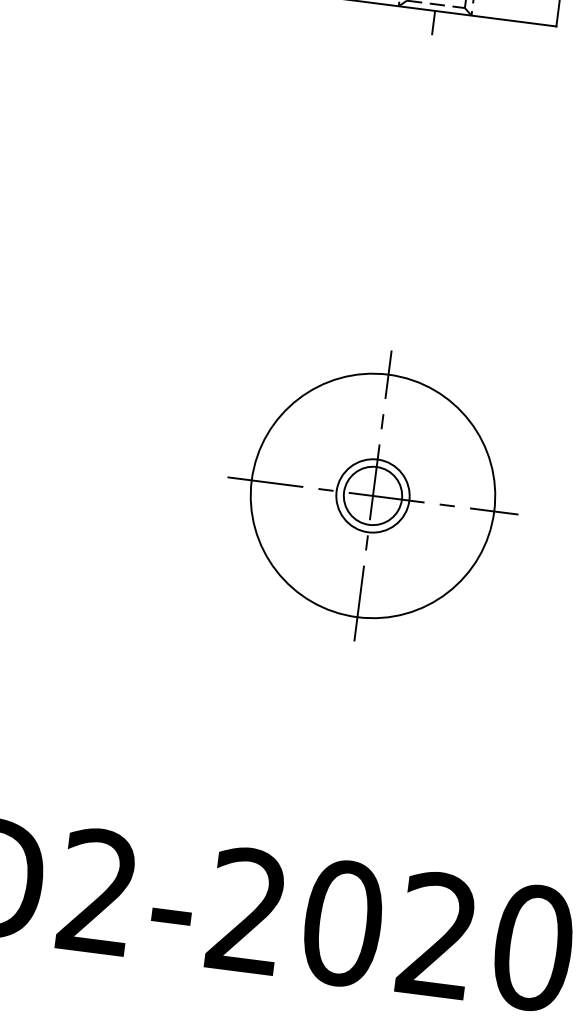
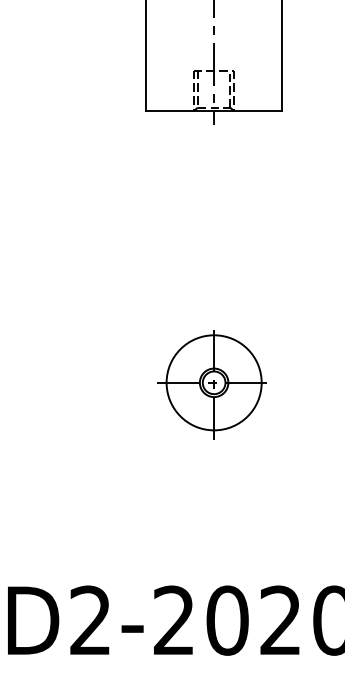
part: (373, 495) -> (214, 382), size x0.7

